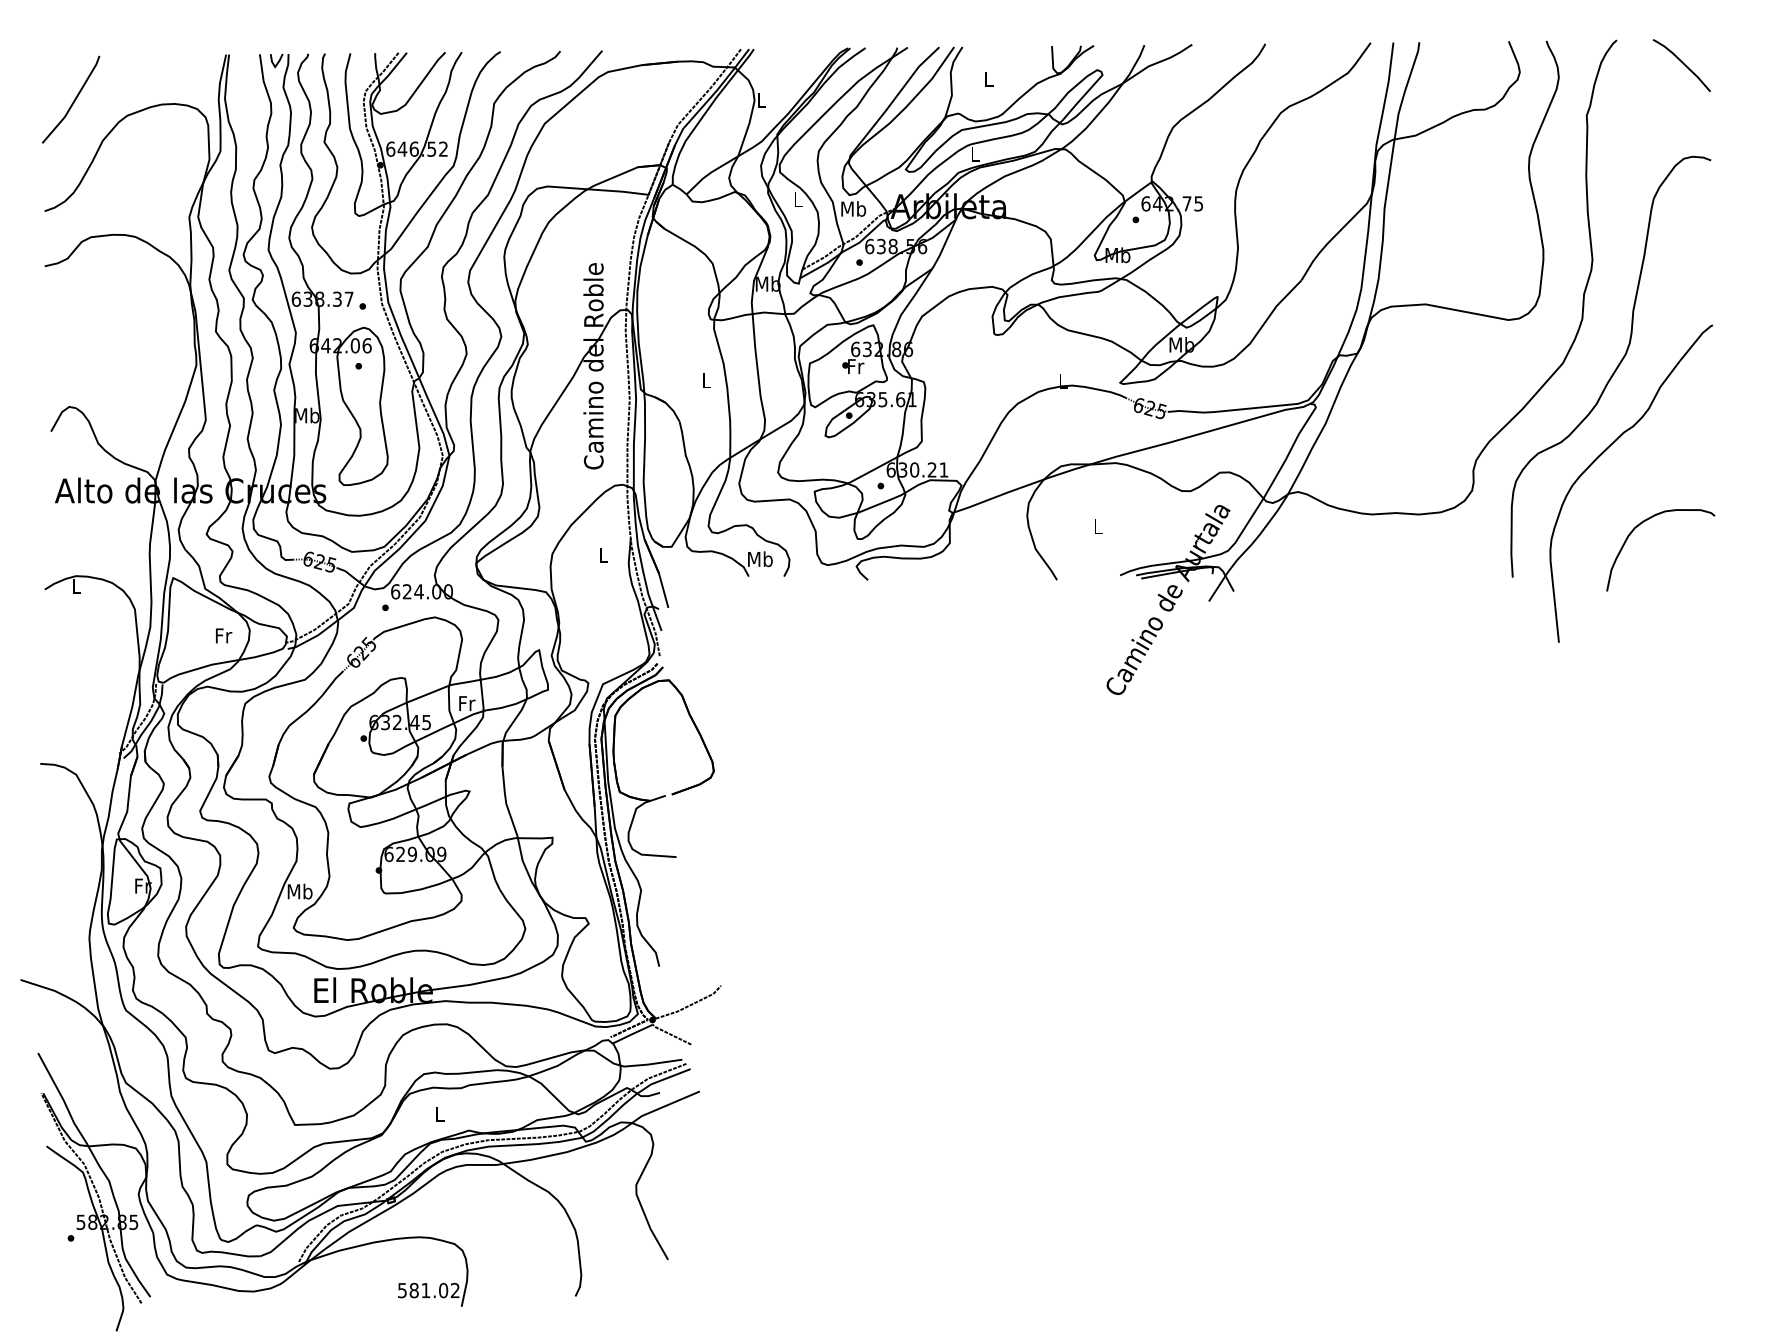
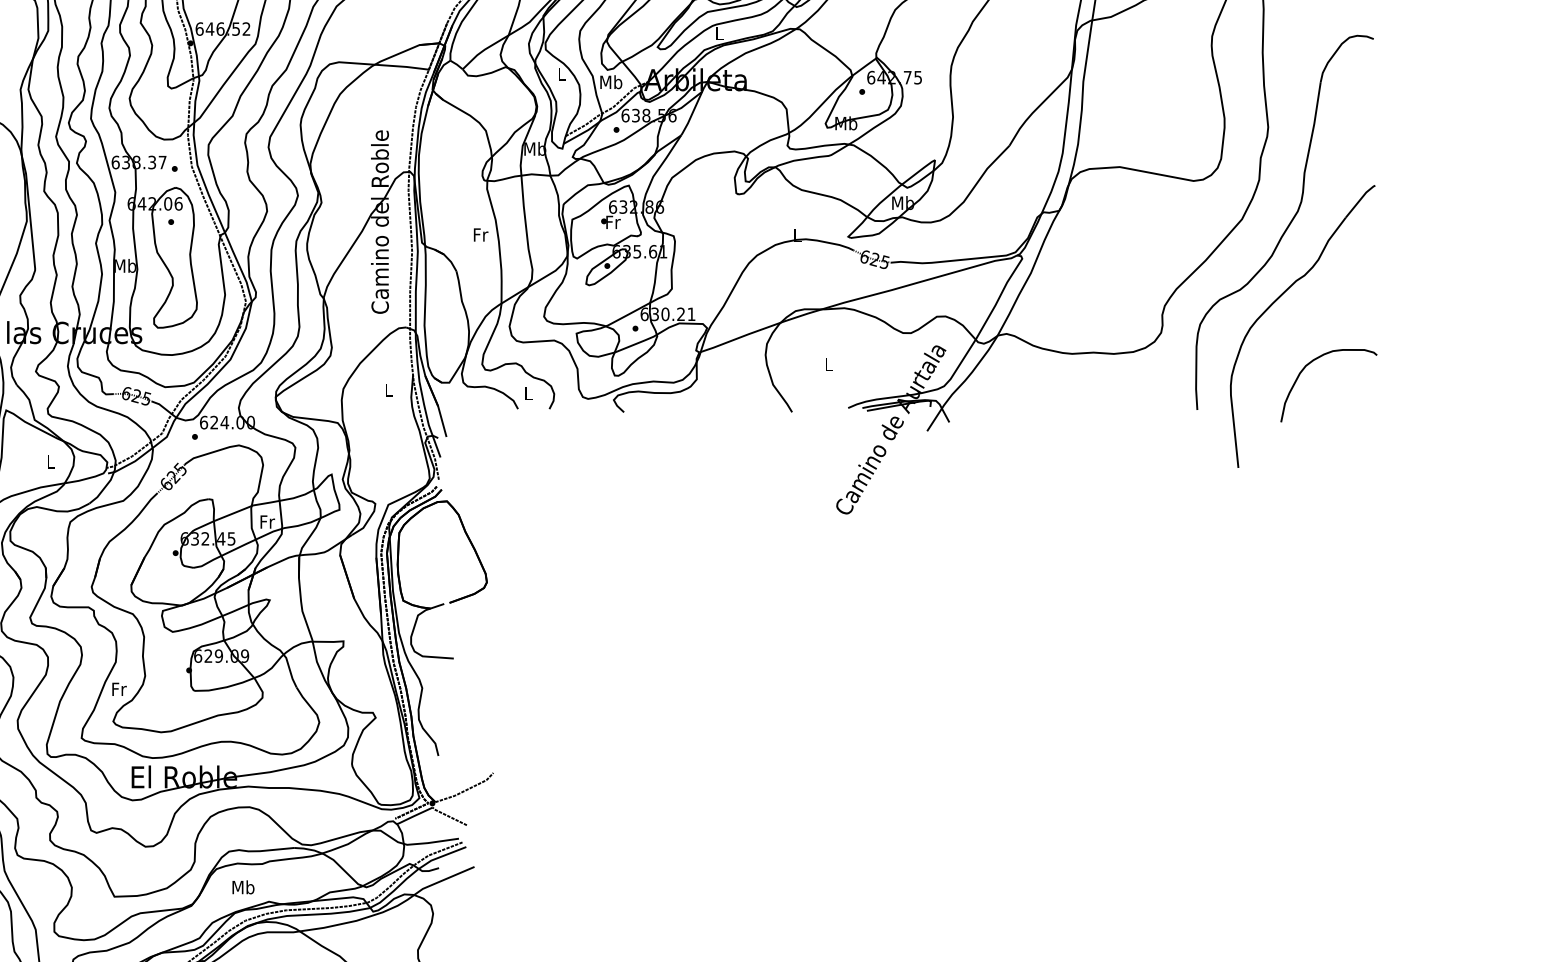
text: (707, 380) -> (481, 234), L -> Fr
text: (760, 559) -> (528, 393), Mb -> L
text: (224, 635) -> (51, 461), Fr -> L
text: (299, 891) -> (118, 689), Mb -> Fr
text: (439, 1114) -> (242, 887), L -> Mb

